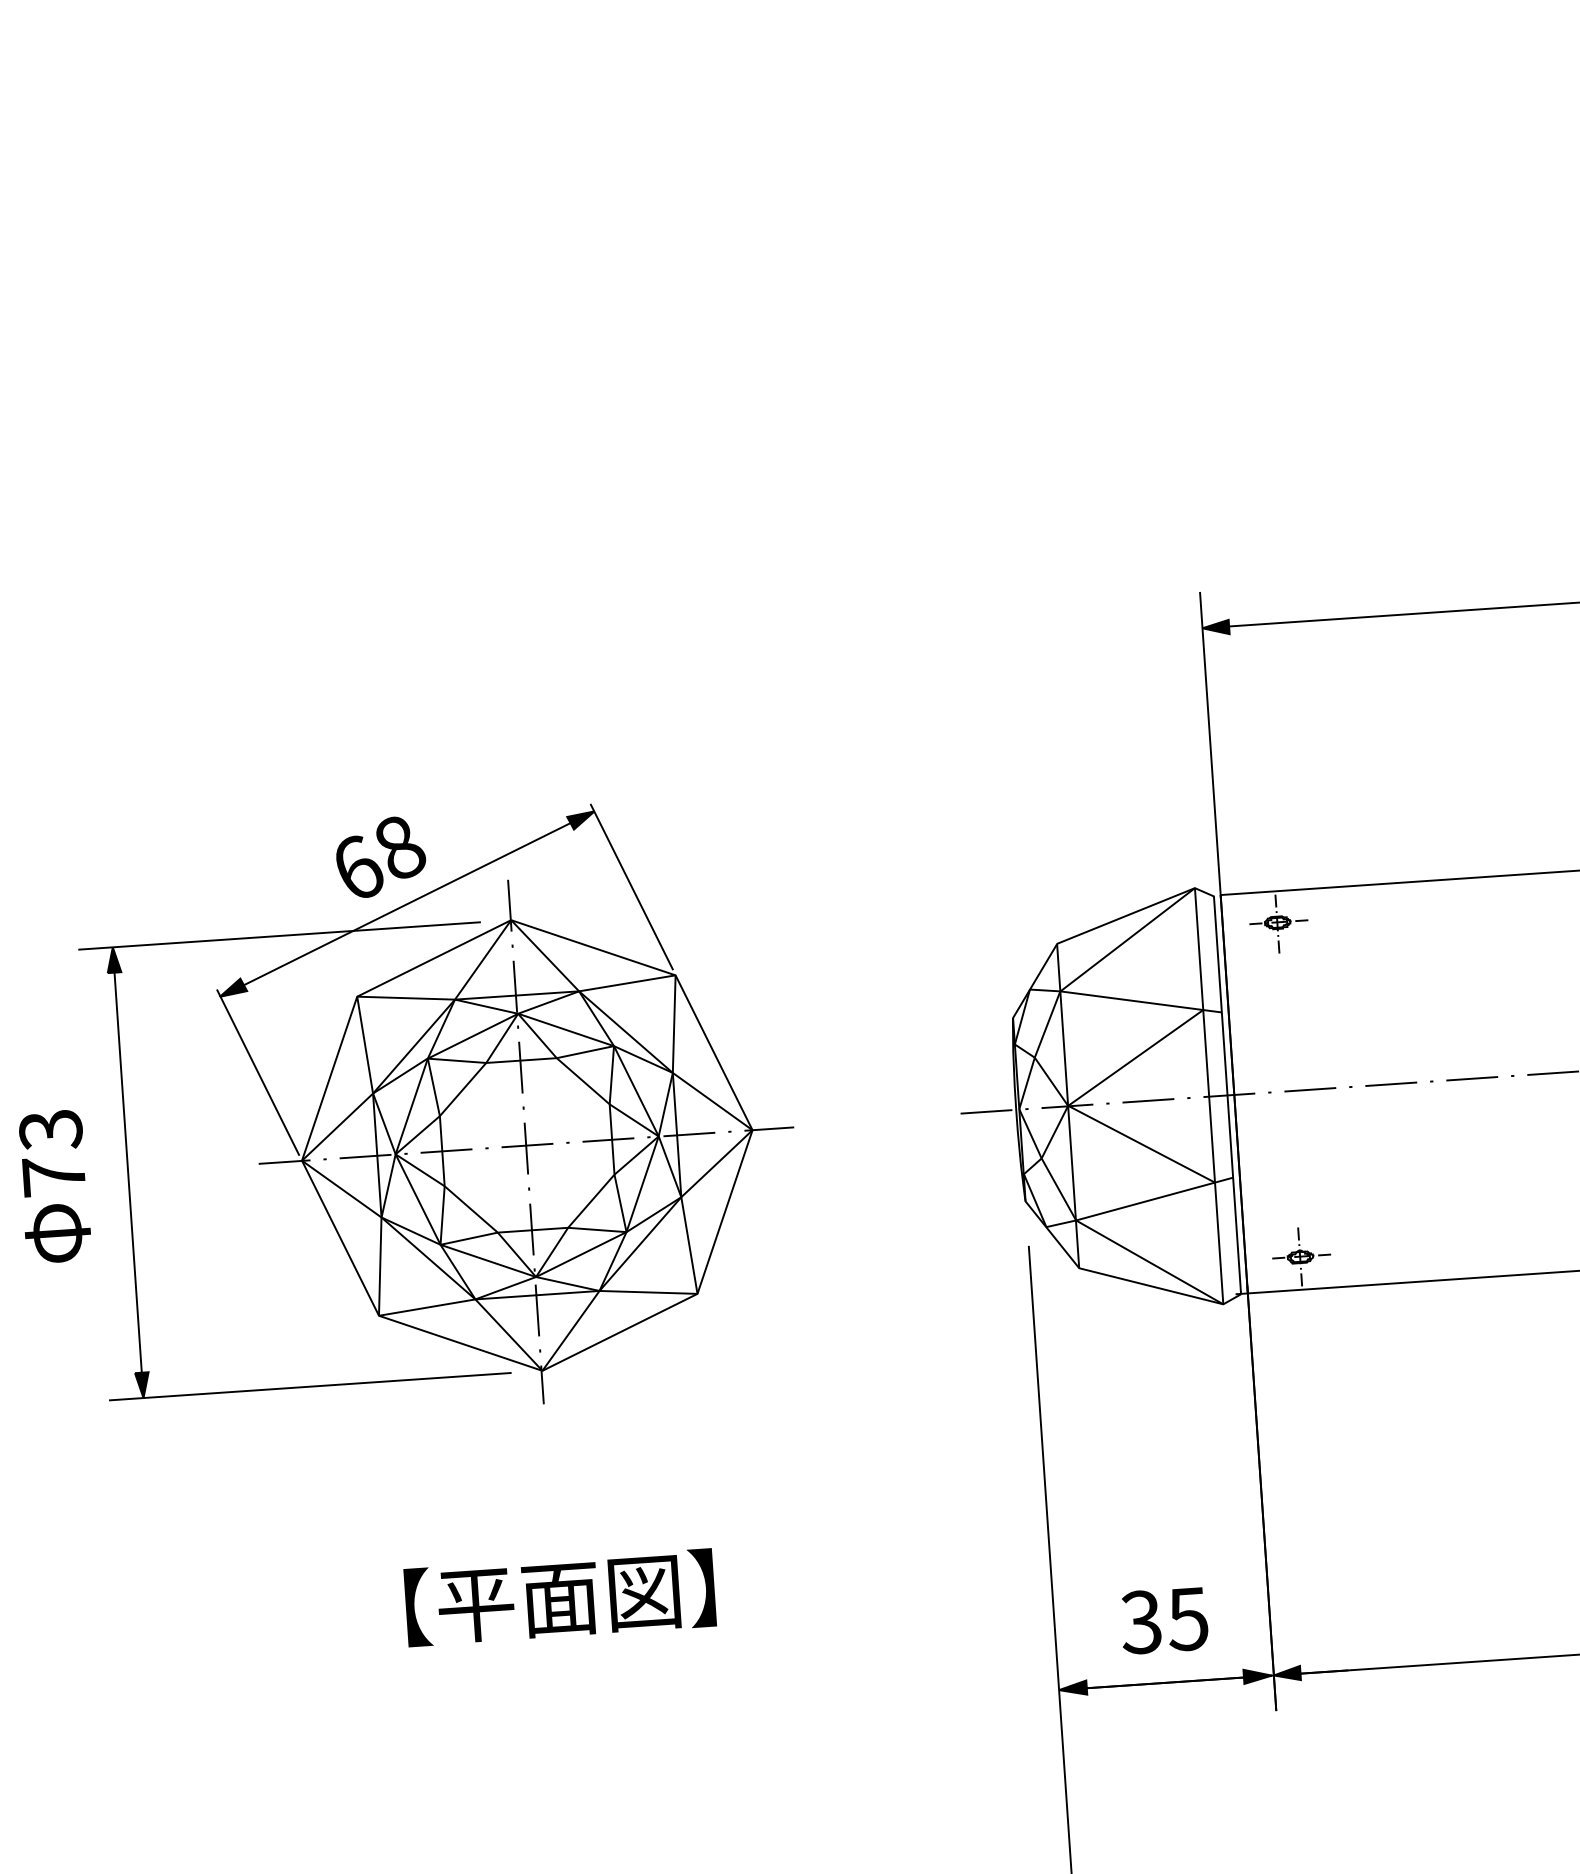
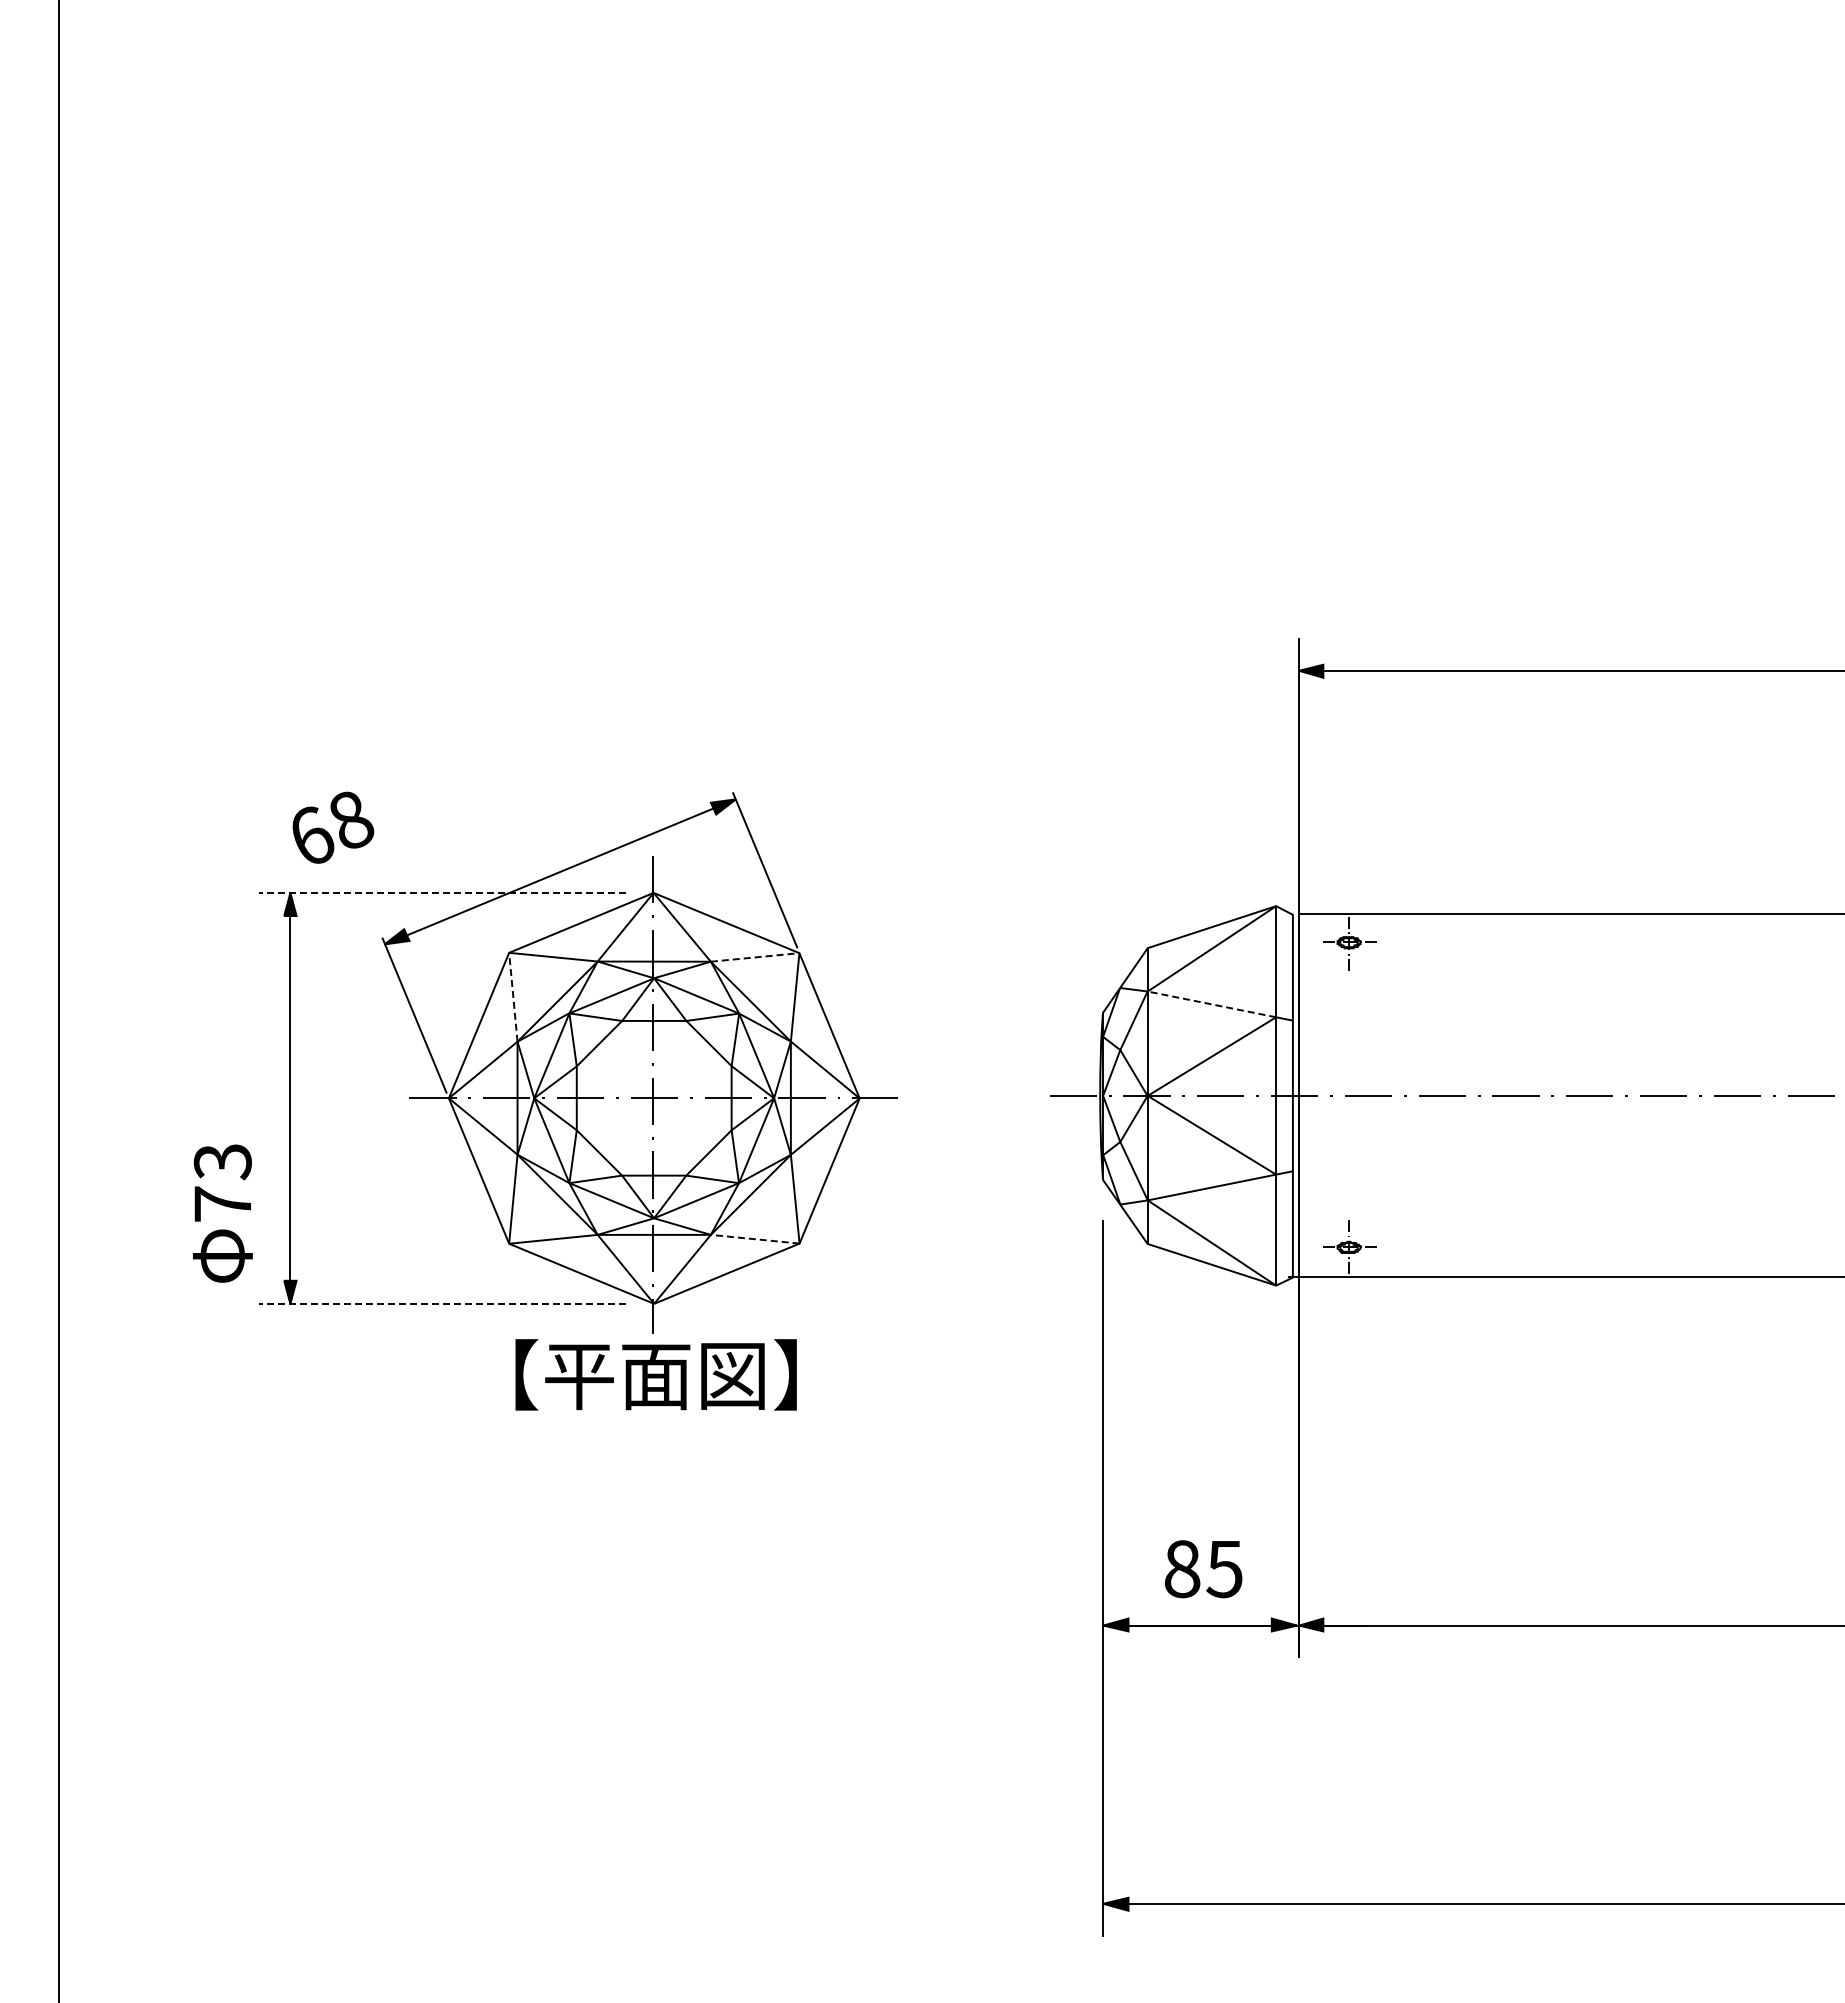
text: (381, 856) -> (333, 827), moved
line: (279, 935) -> (442, 892), solid -> dashed
line: (627, 983) -> (755, 957), solid -> dashed
line: (1131, 1000) -> (1211, 1004), solid -> dashed
line: (365, 1045) -> (513, 997), solid -> dashed
text: (54, 1186) -> (222, 1213), moved
line: (648, 1292) -> (755, 1239), solid -> dashed
line: (310, 1386) -> (442, 1303), solid -> dashed
text: (559, 1597) -> (655, 1374), moved
text: (1140, 1622) -> (1181, 1569), 35 -> 85

